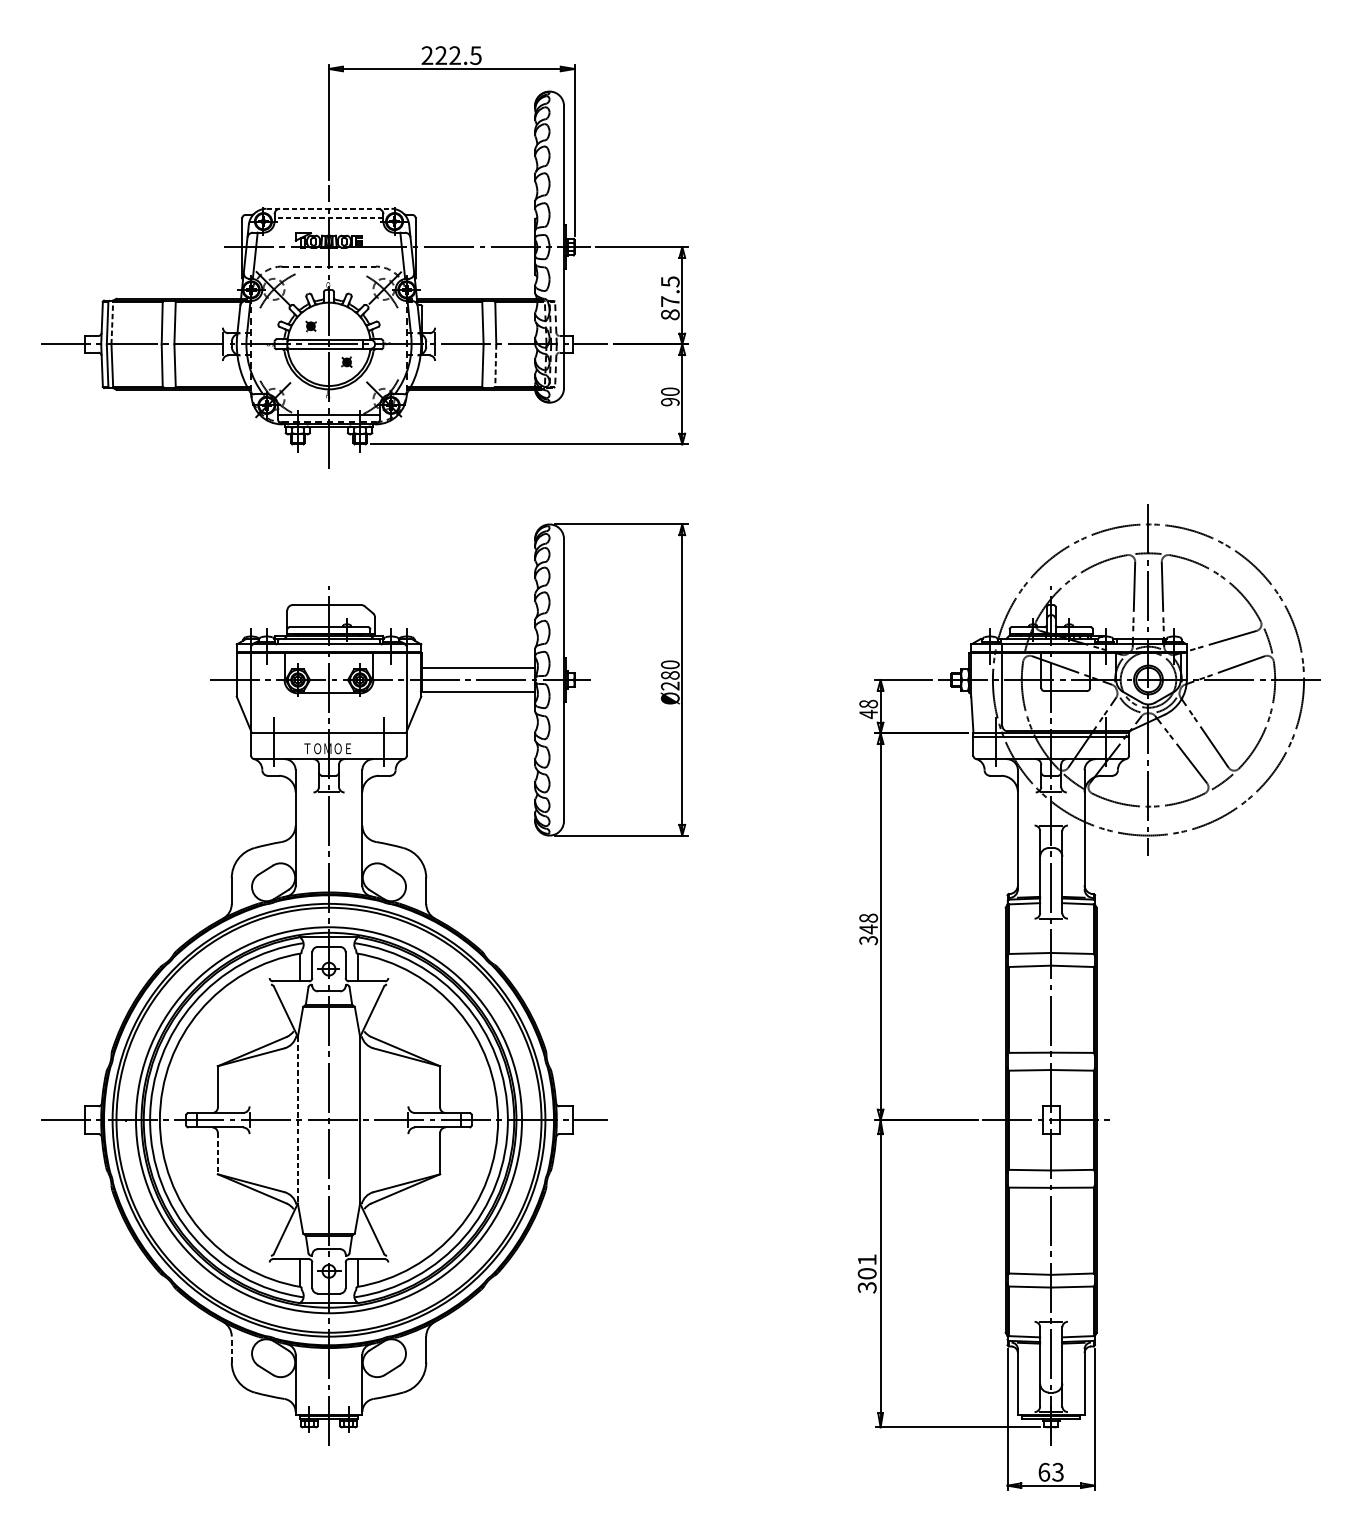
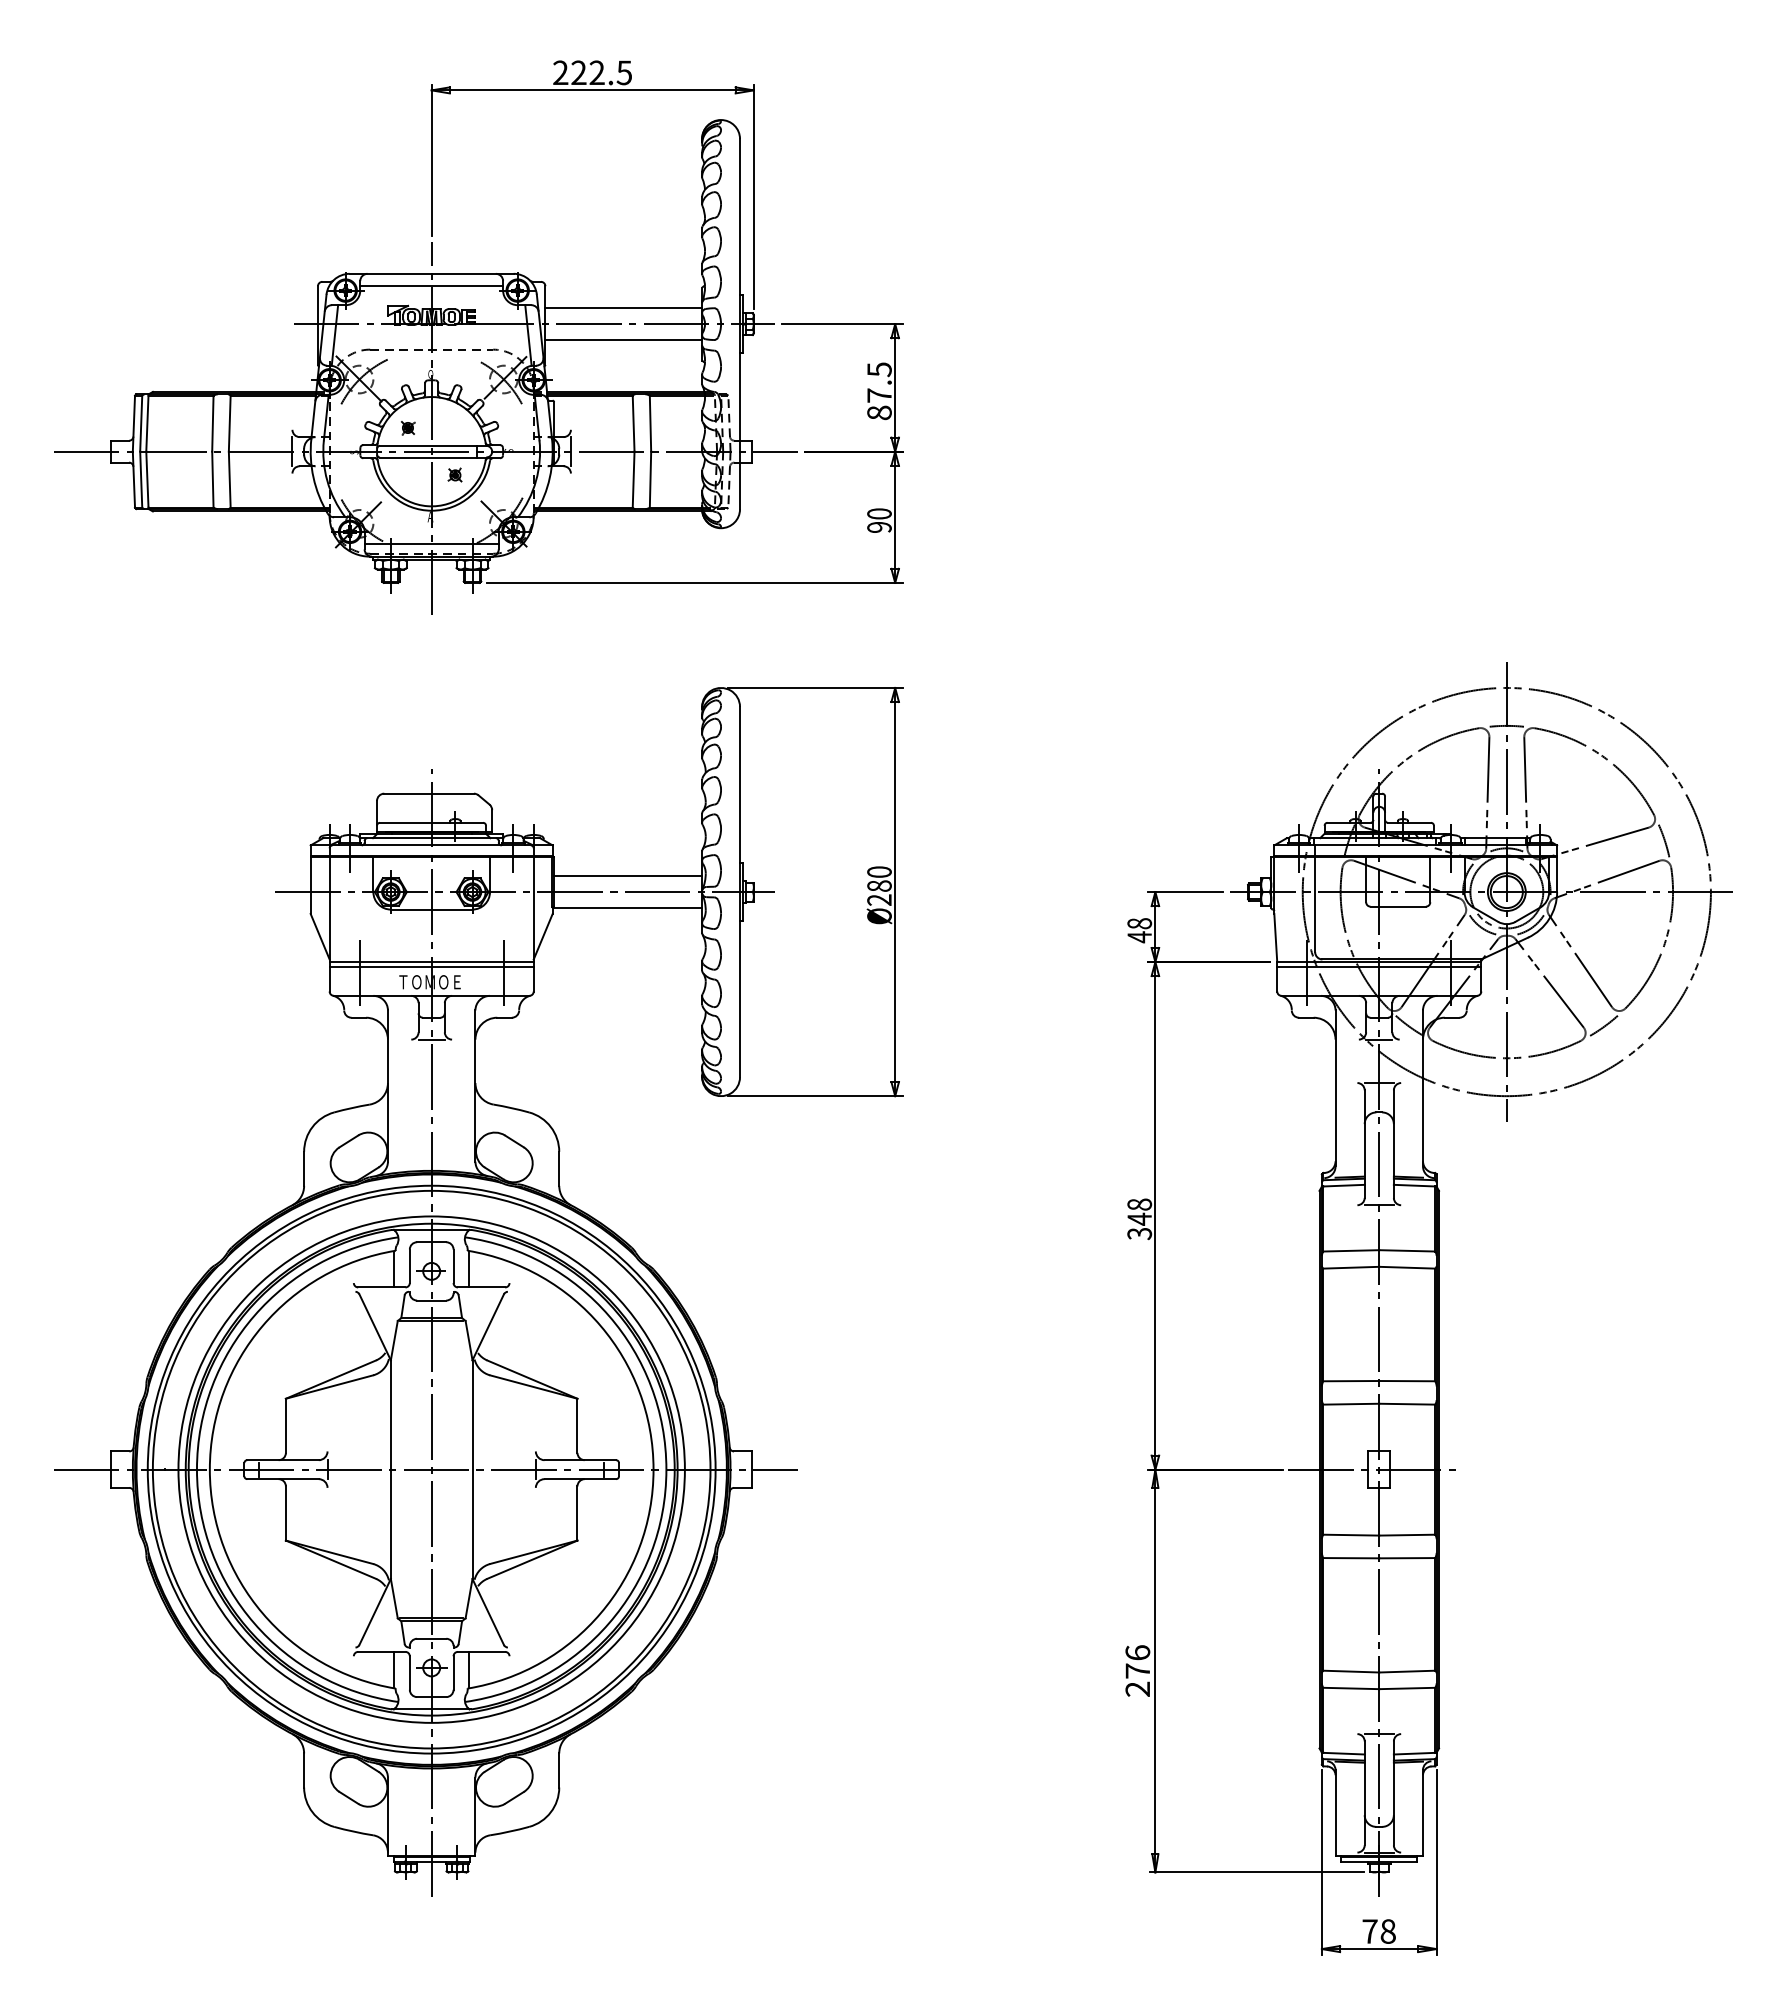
line: (328, 208) -> (431, 273), dashed -> solid
line: (328, 218) -> (431, 286), dashed -> solid
line: (475, 235) -> (623, 308), added
line: (475, 259) -> (623, 340), added
line: (112, 322) -> (147, 423), dashed -> solid
line: (495, 365) -> (650, 479), dashed -> solid
line: (328, 736) -> (431, 966), added
line: (297, 1120) -> (390, 1470), dashed -> solid
line: (217, 1154) -> (285, 1514), dashed -> solid
text: (866, 1274) -> (1137, 1671), 301 -> 276
line: (232, 1348) -> (304, 1769), dashed -> solid
text: (1050, 1472) -> (1378, 1931), 63 -> 78

